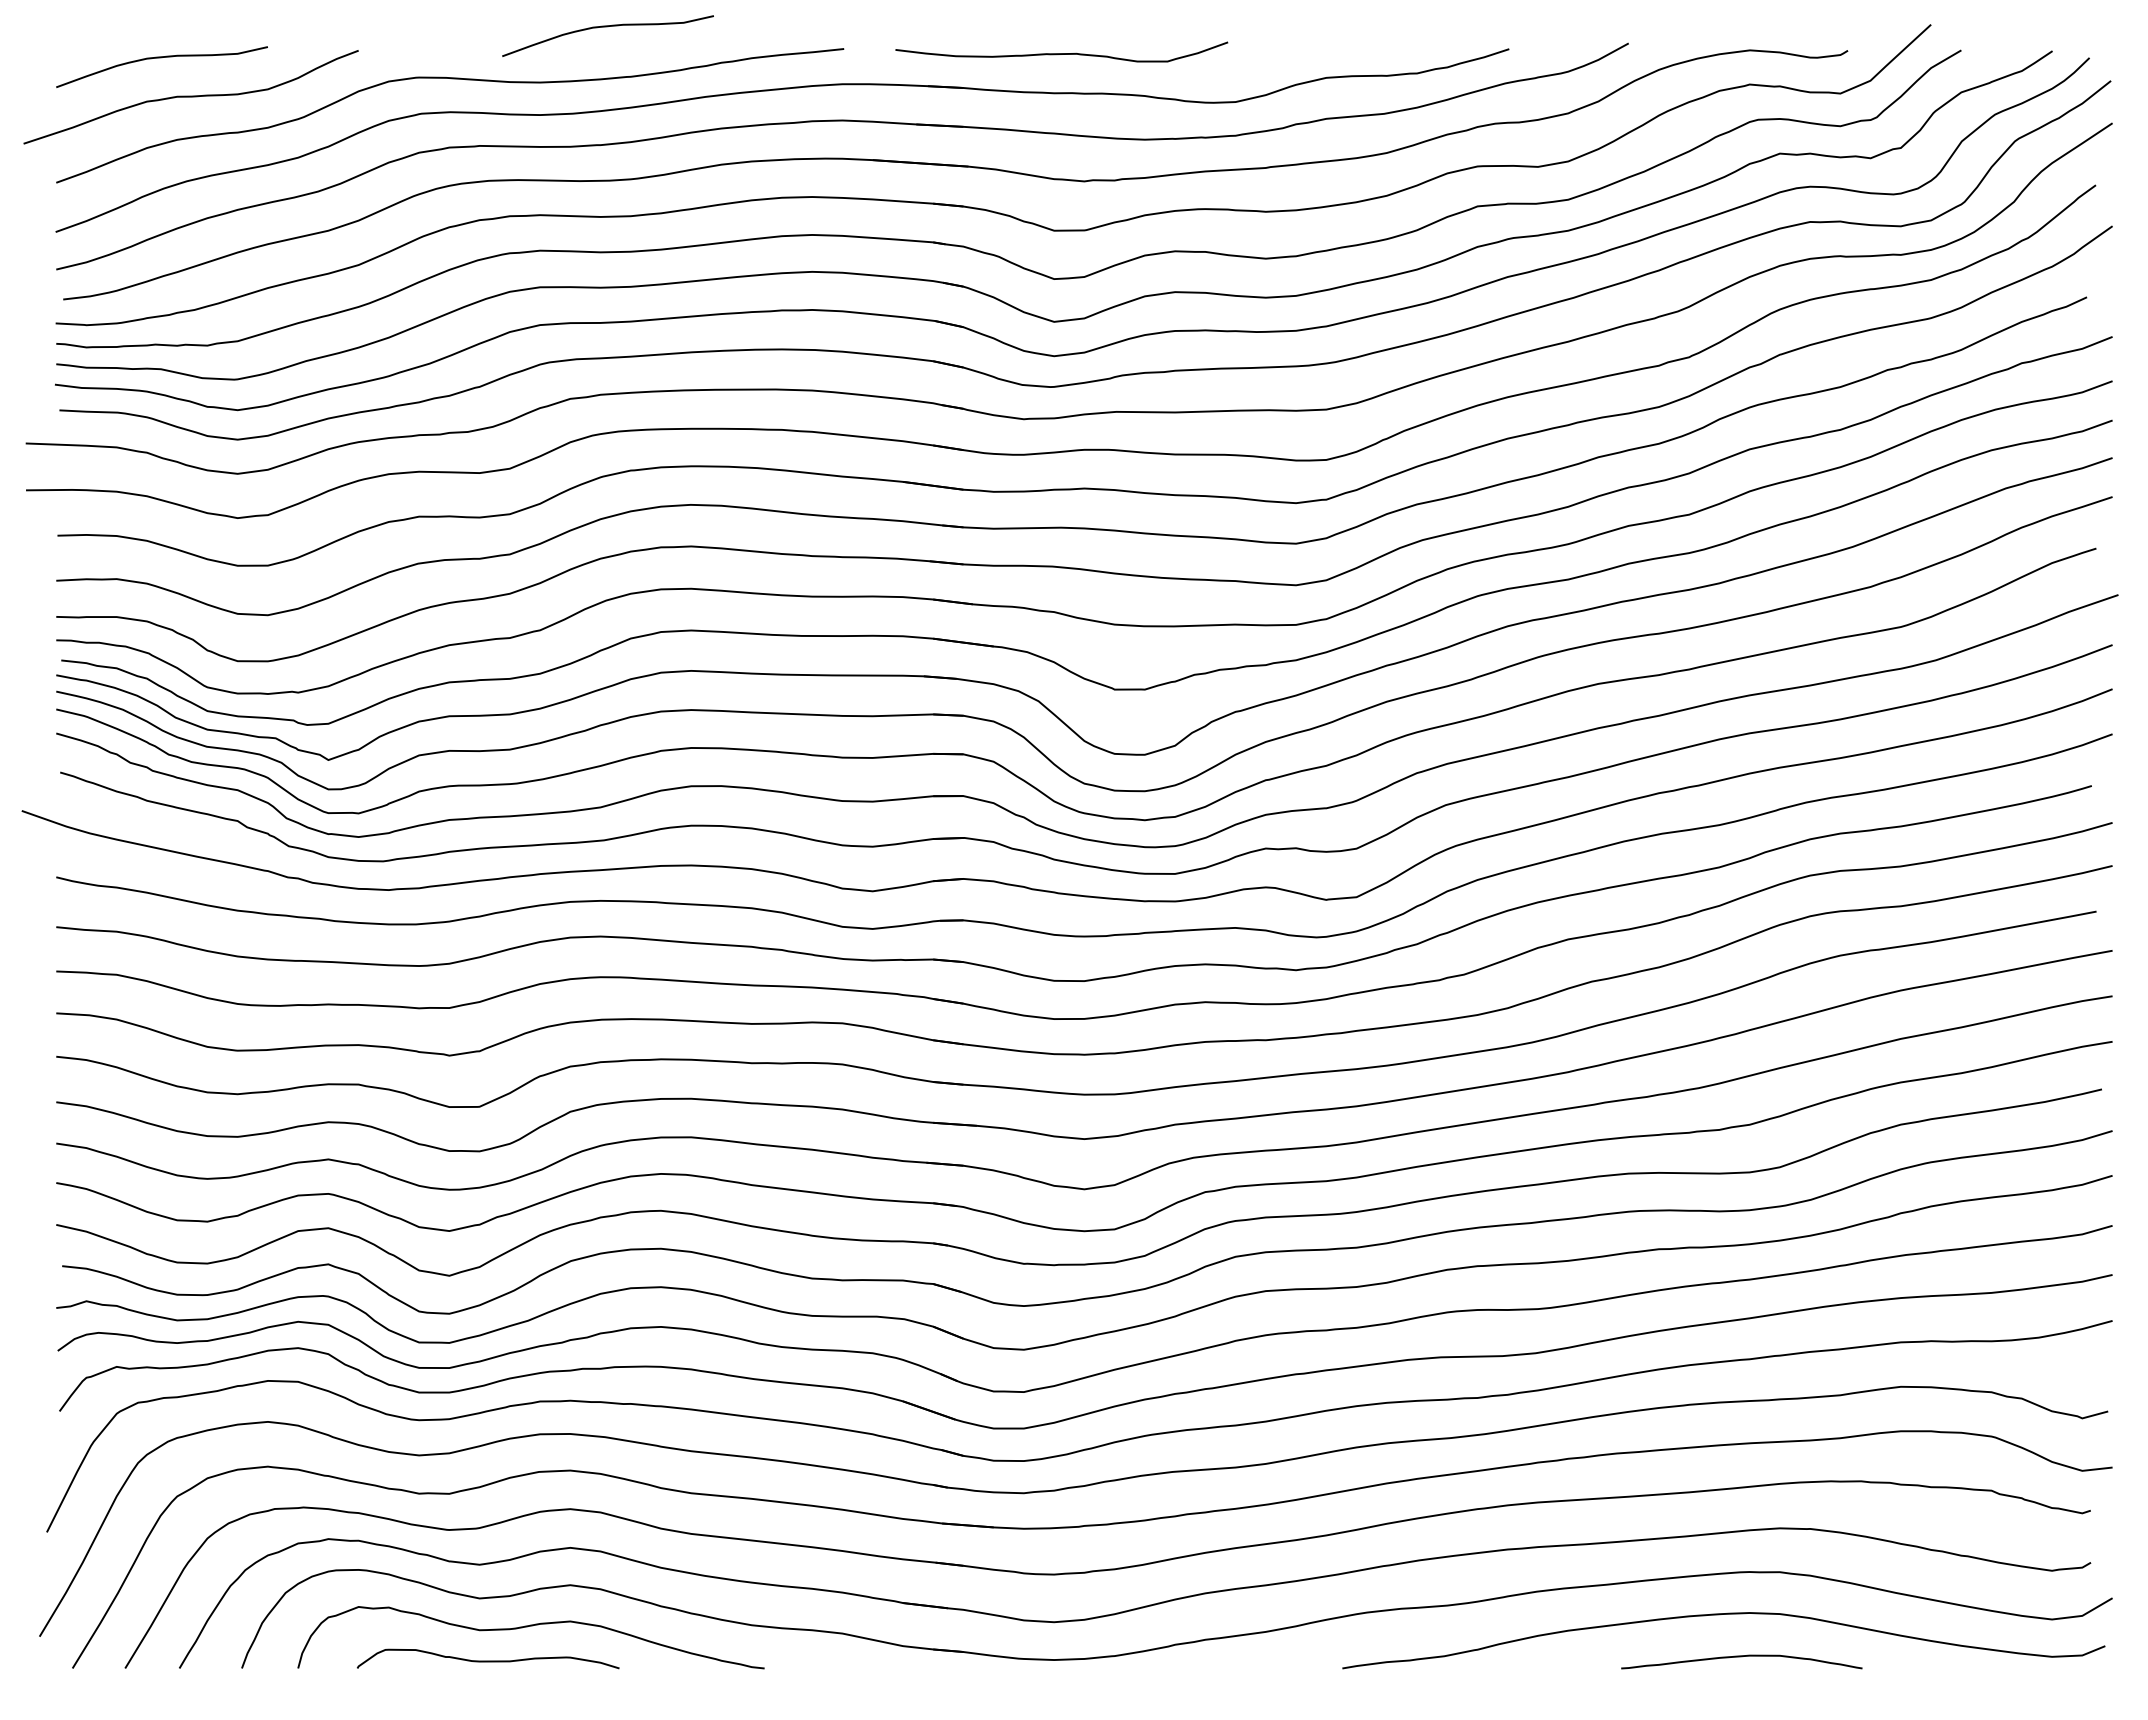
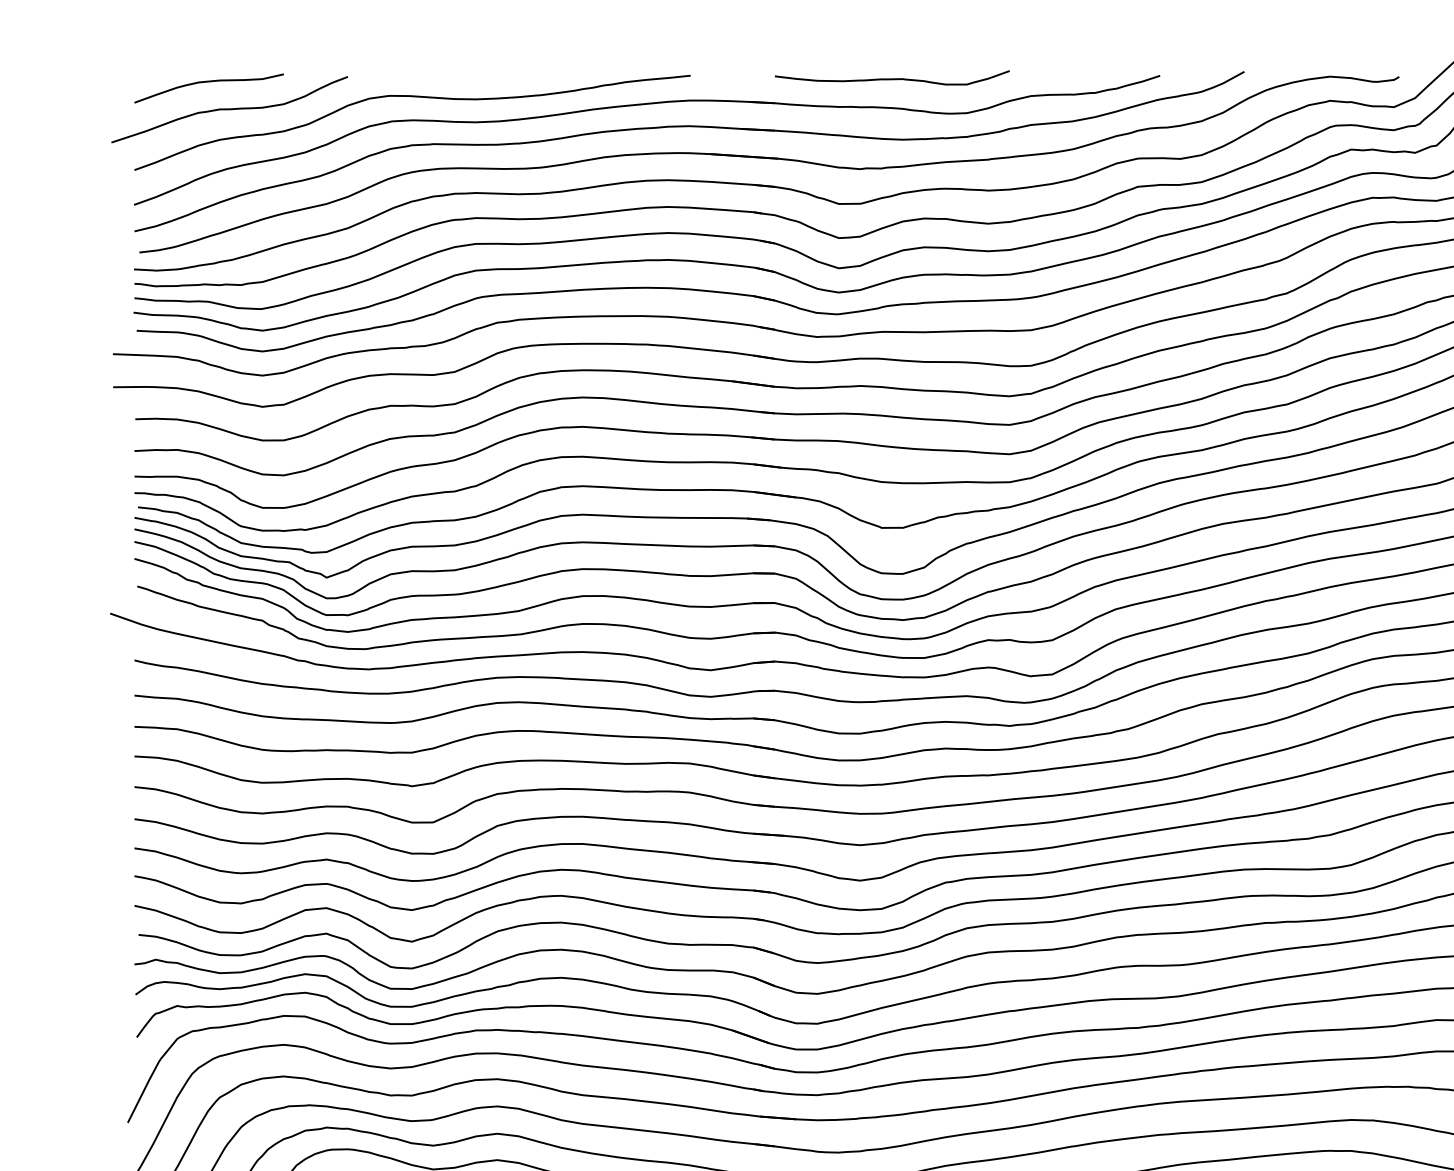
curve: (607, 27) -> (523, 60), removed
curve: (1061, 53) -> (892, 78), moved

